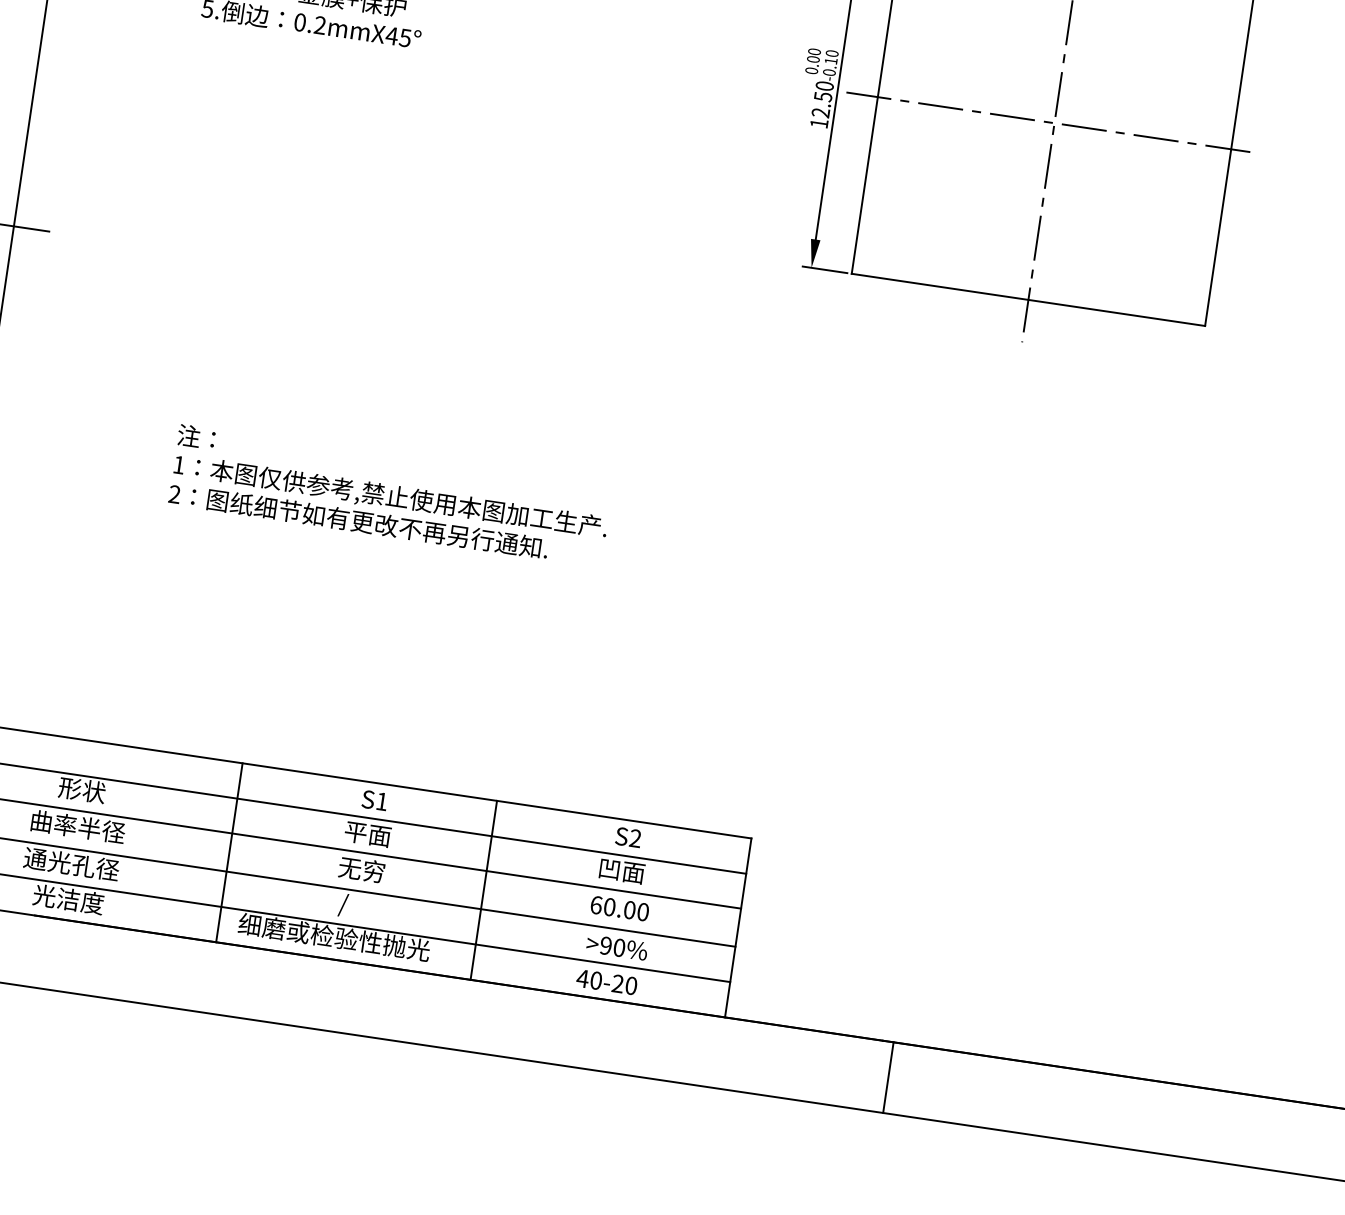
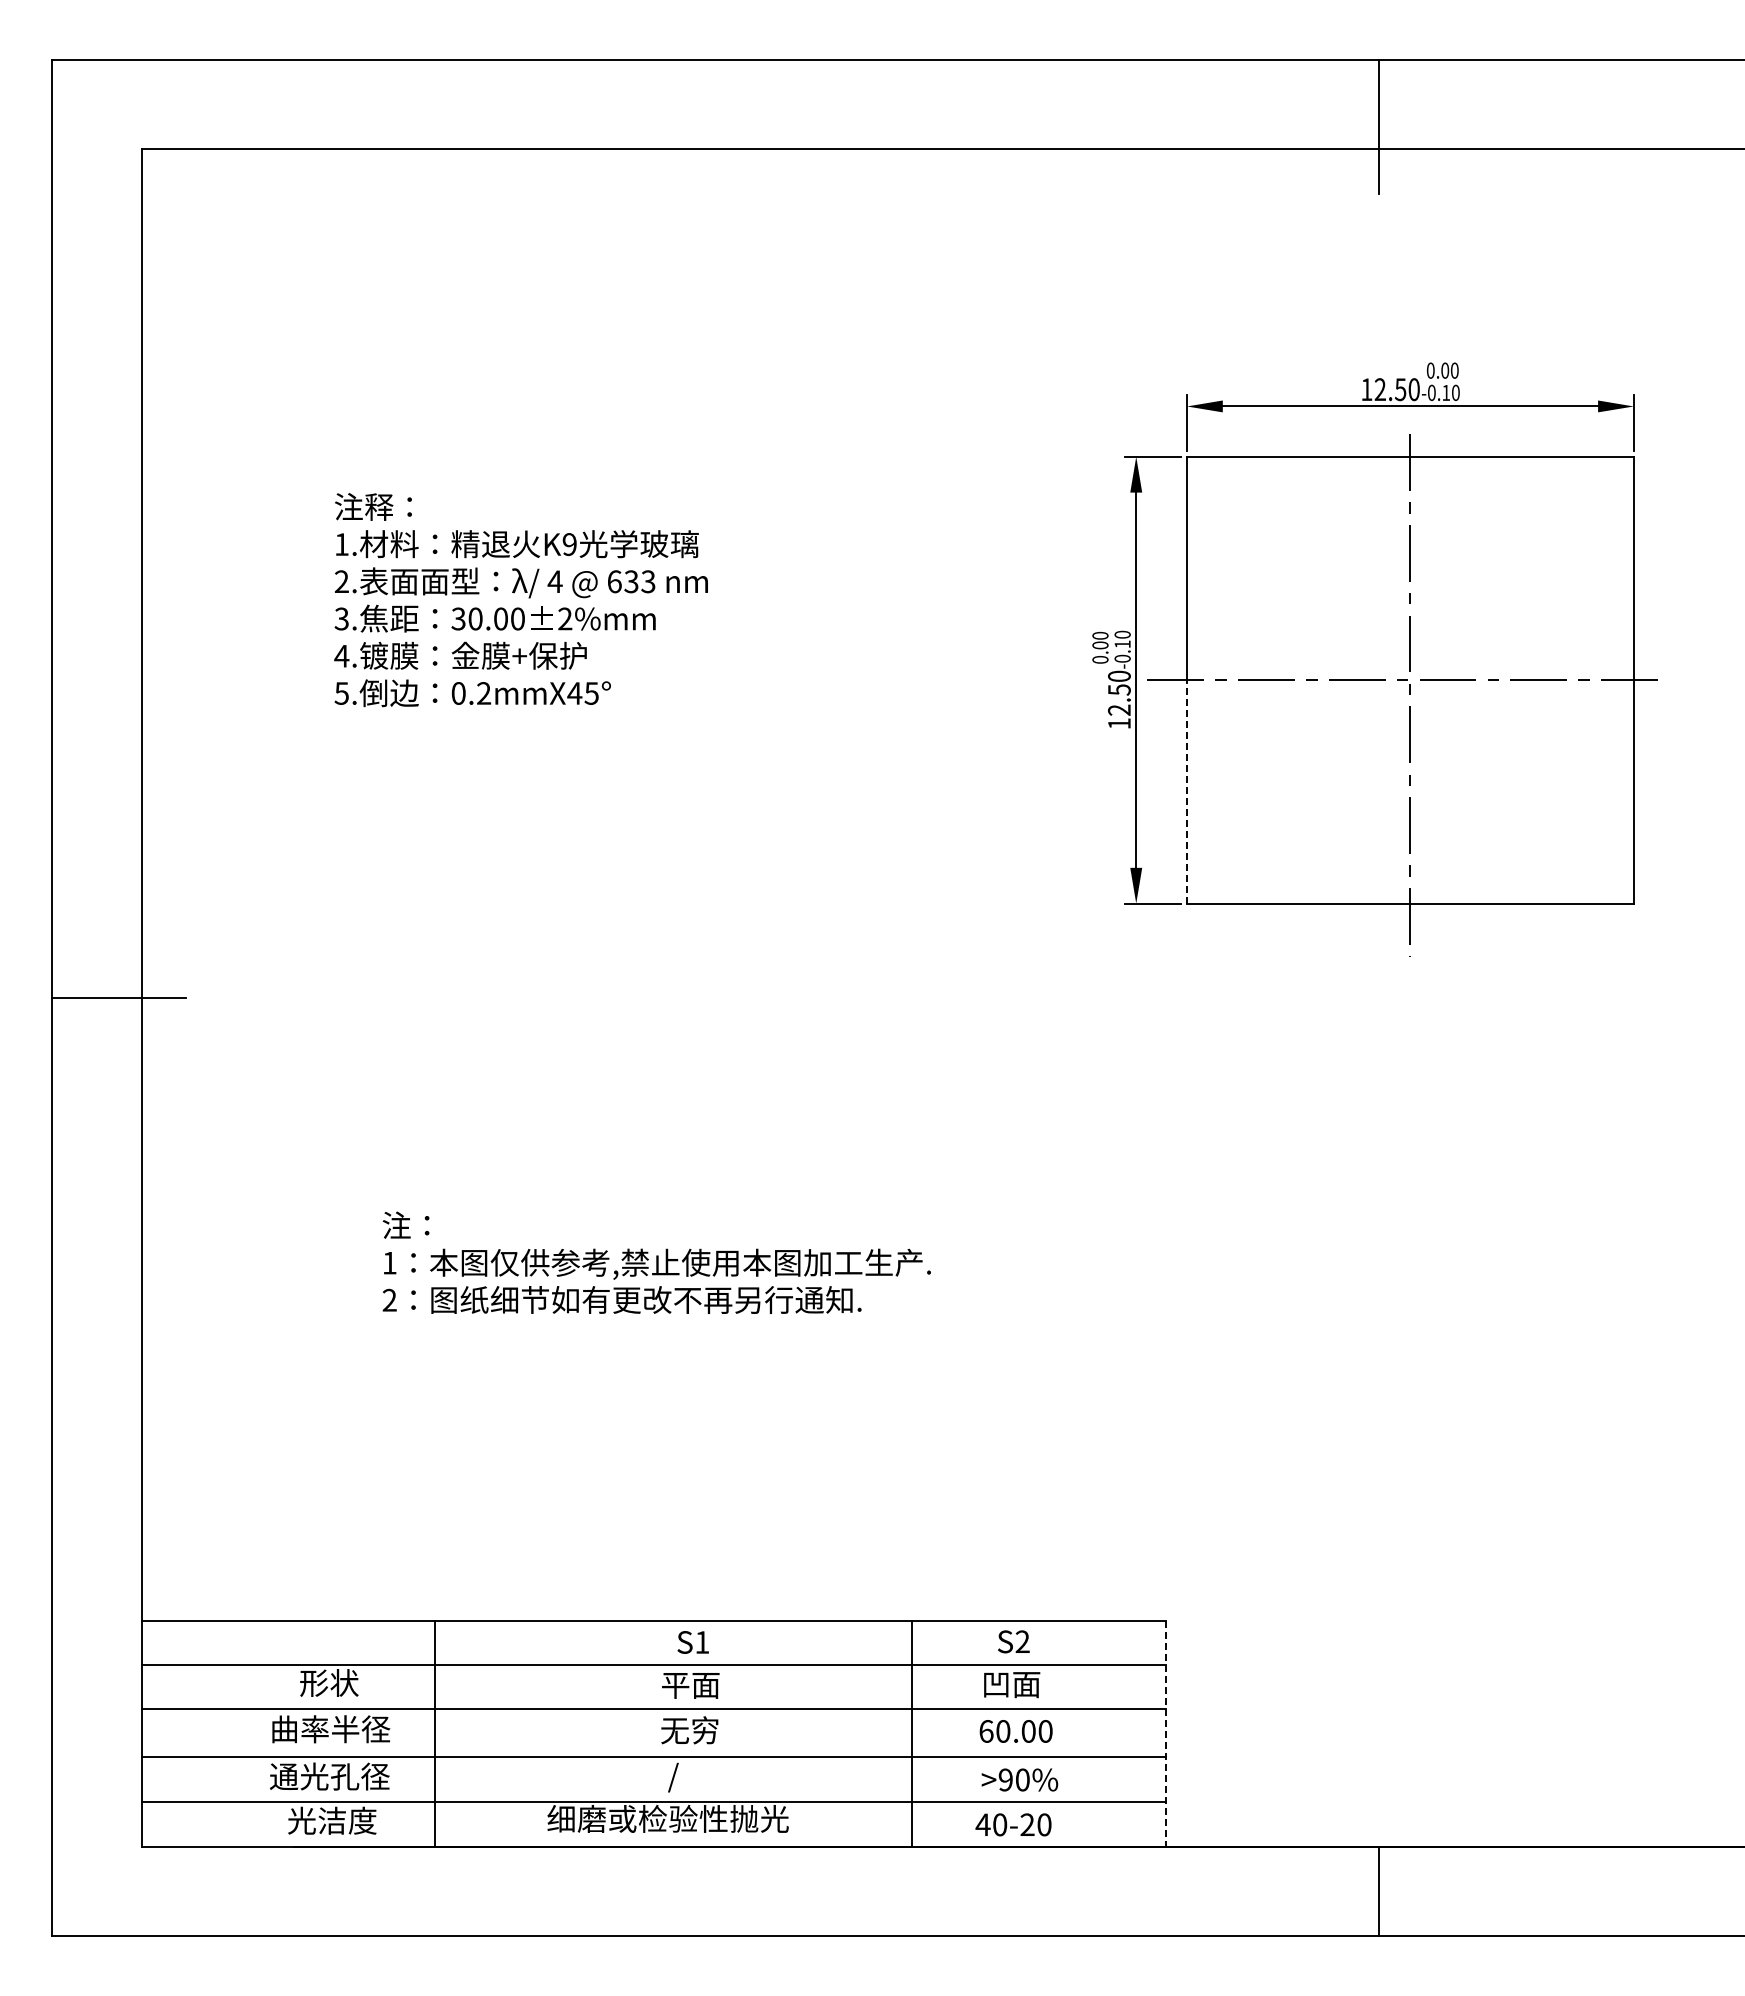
line: (865, 185) -> (1187, 791), solid -> dashed
line: (229, 852) -> (434, 1733), moved
line: (483, 890) -> (912, 1733), moved
line: (738, 928) -> (1166, 1734), solid -> dashed

